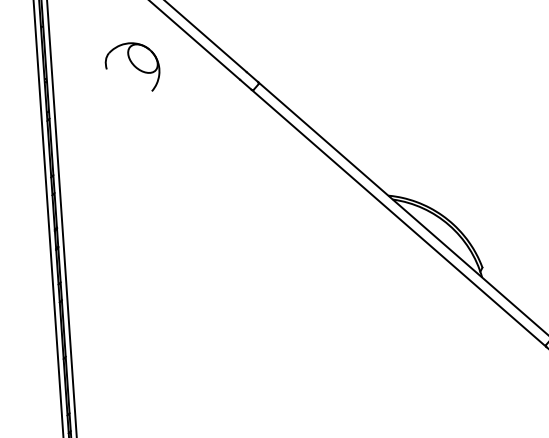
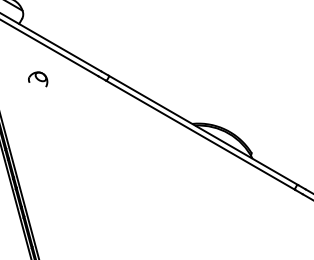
part: (132, 64) -> (37, 79), size x0.6

